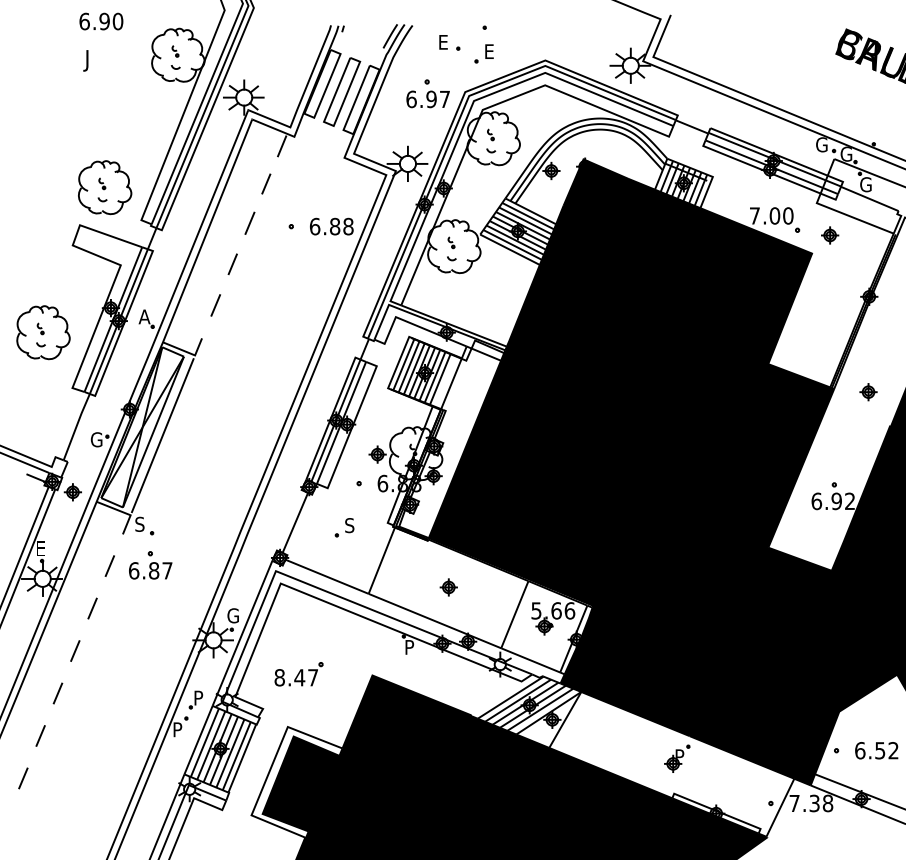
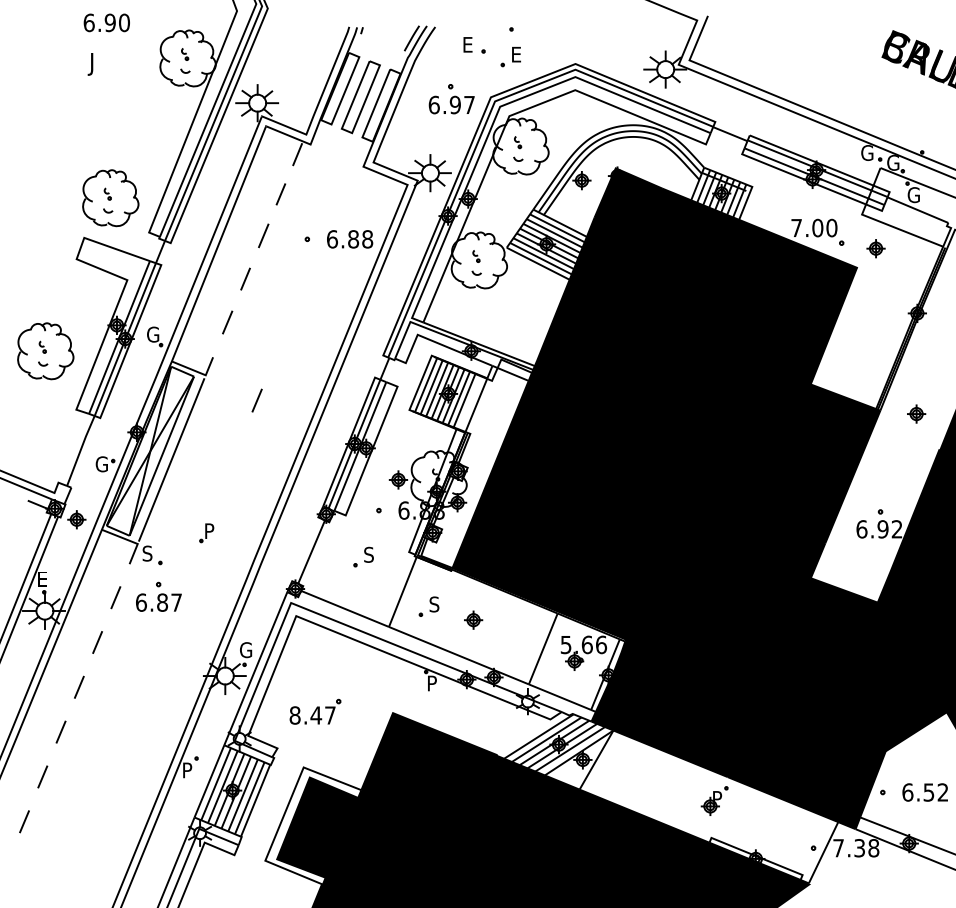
text: (144, 316) -> (152, 334), A -> G
line: (243, 379) -> (256, 400), added
part: (406, 574) -> (428, 606), added
part: (195, 699) -> (206, 532), moved

